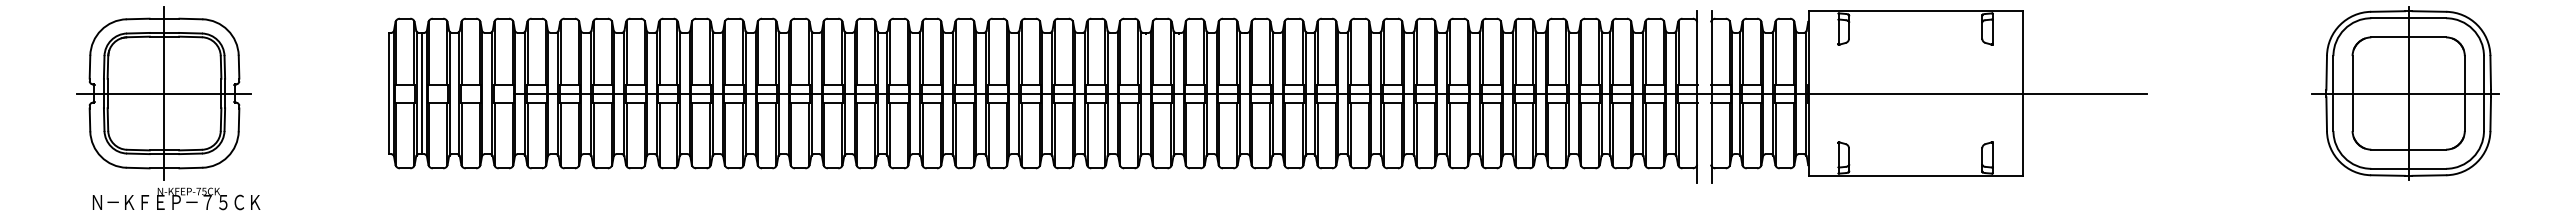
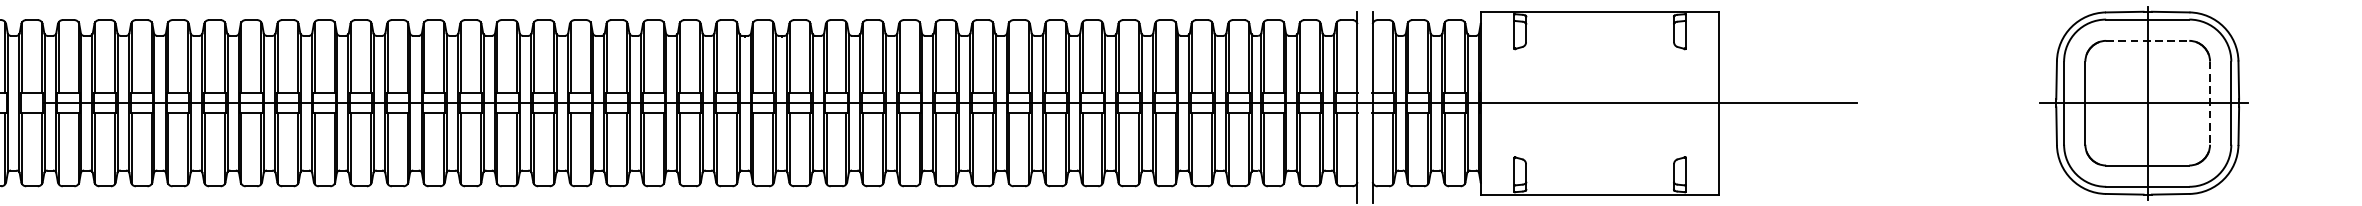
line: (2409, 37) -> (2148, 40), solid -> dashed
line: (2464, 94) -> (2209, 104), solid -> dashed

